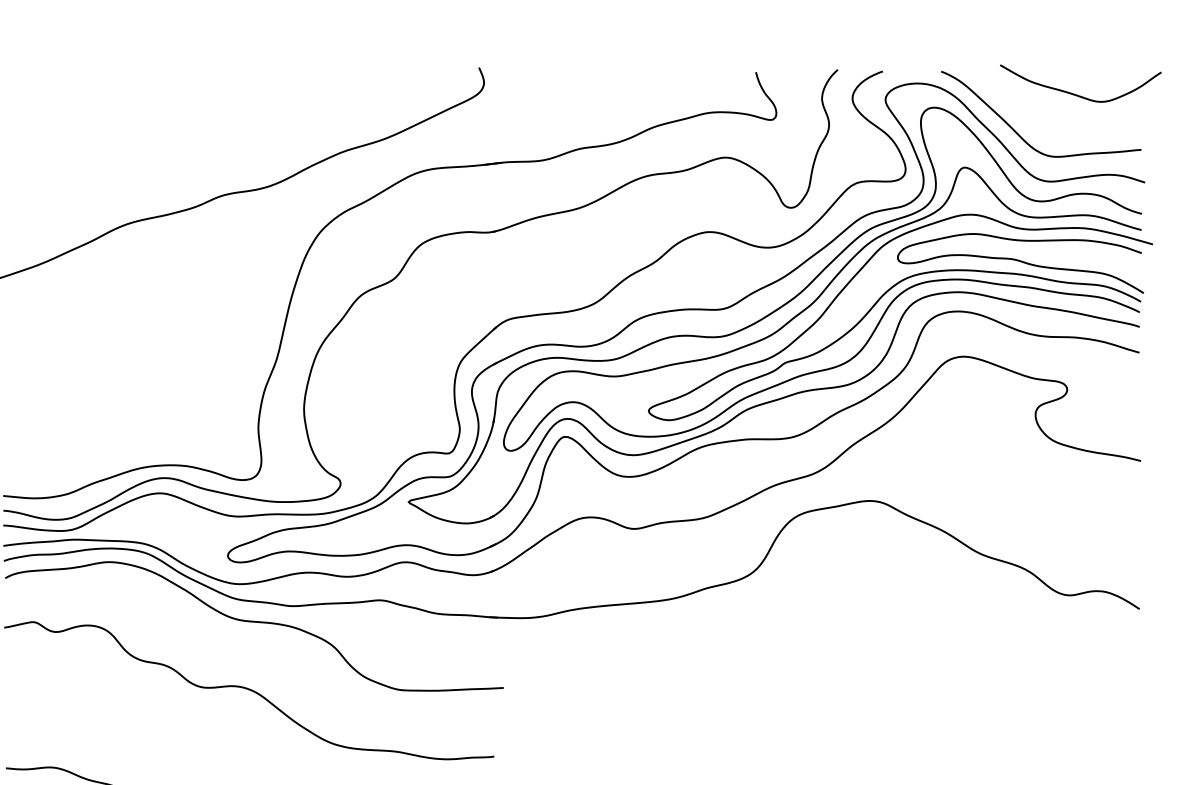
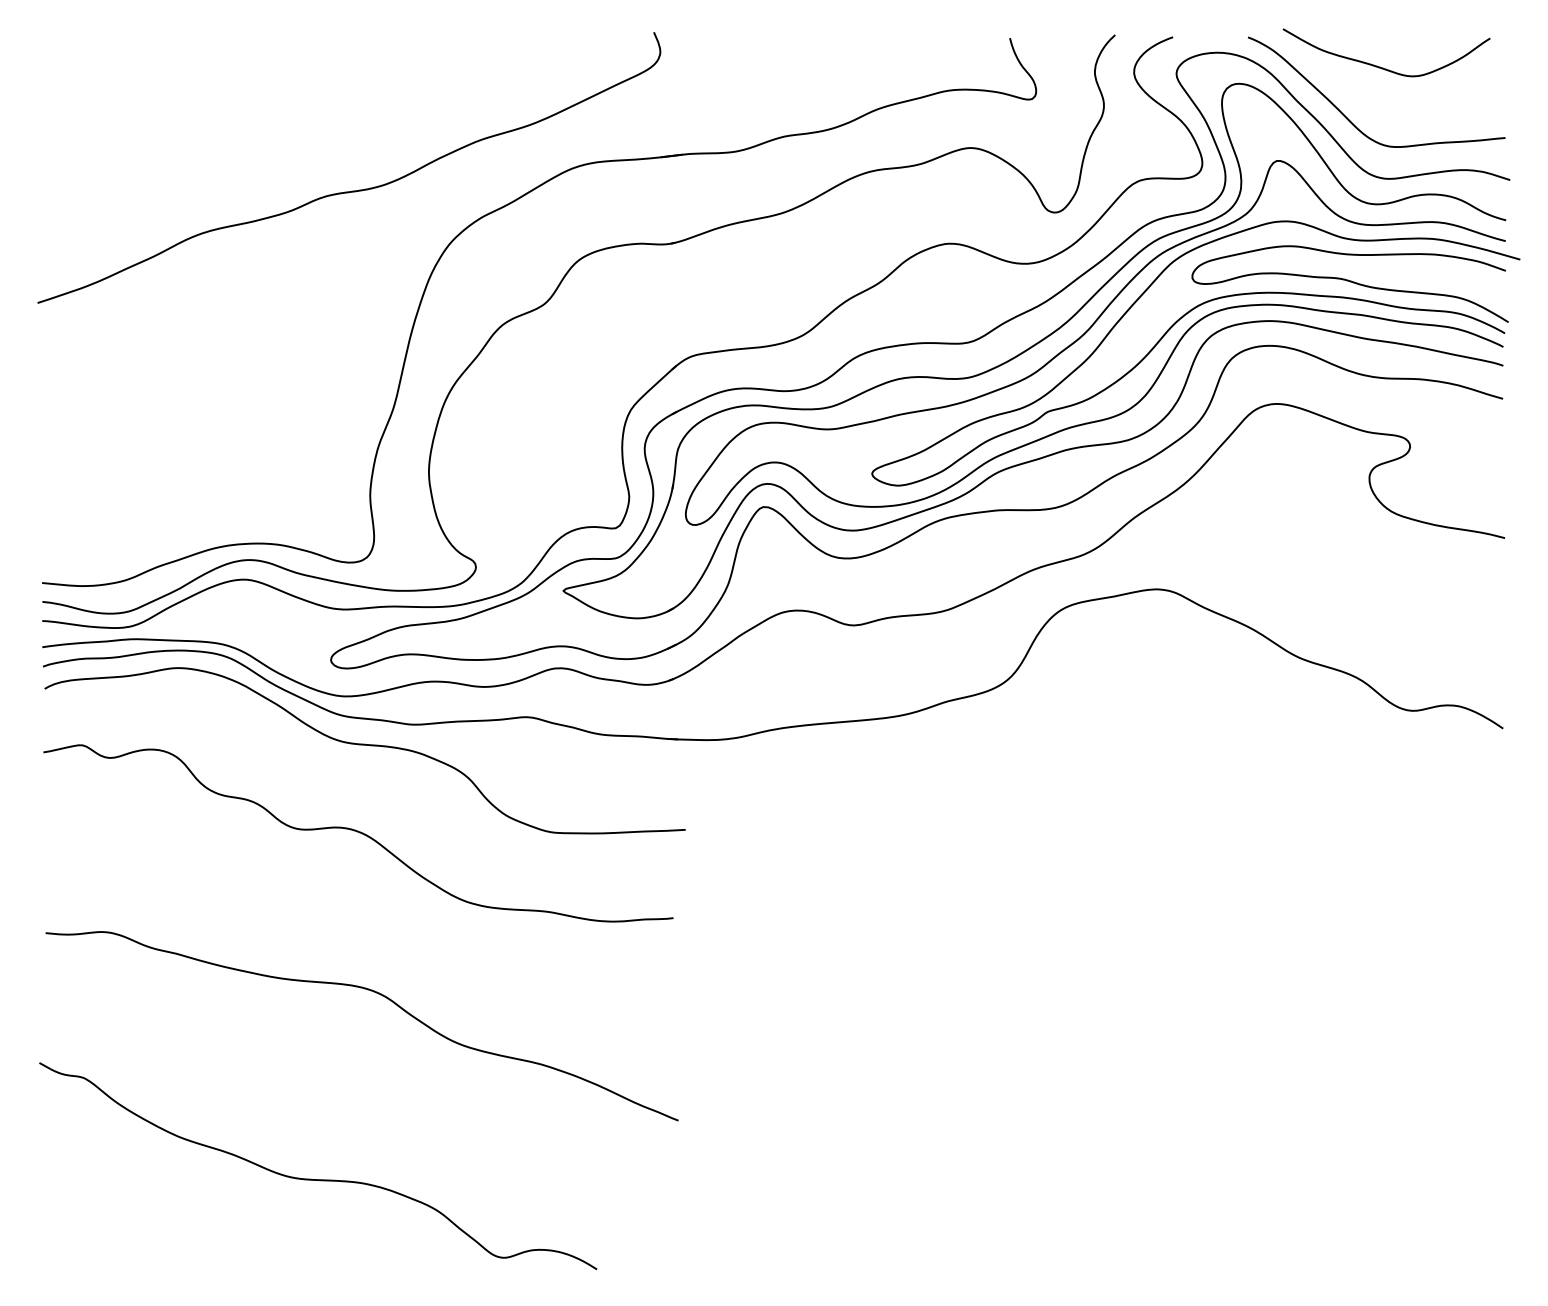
curve: (1076, 94) -> (1380, 66), moved

